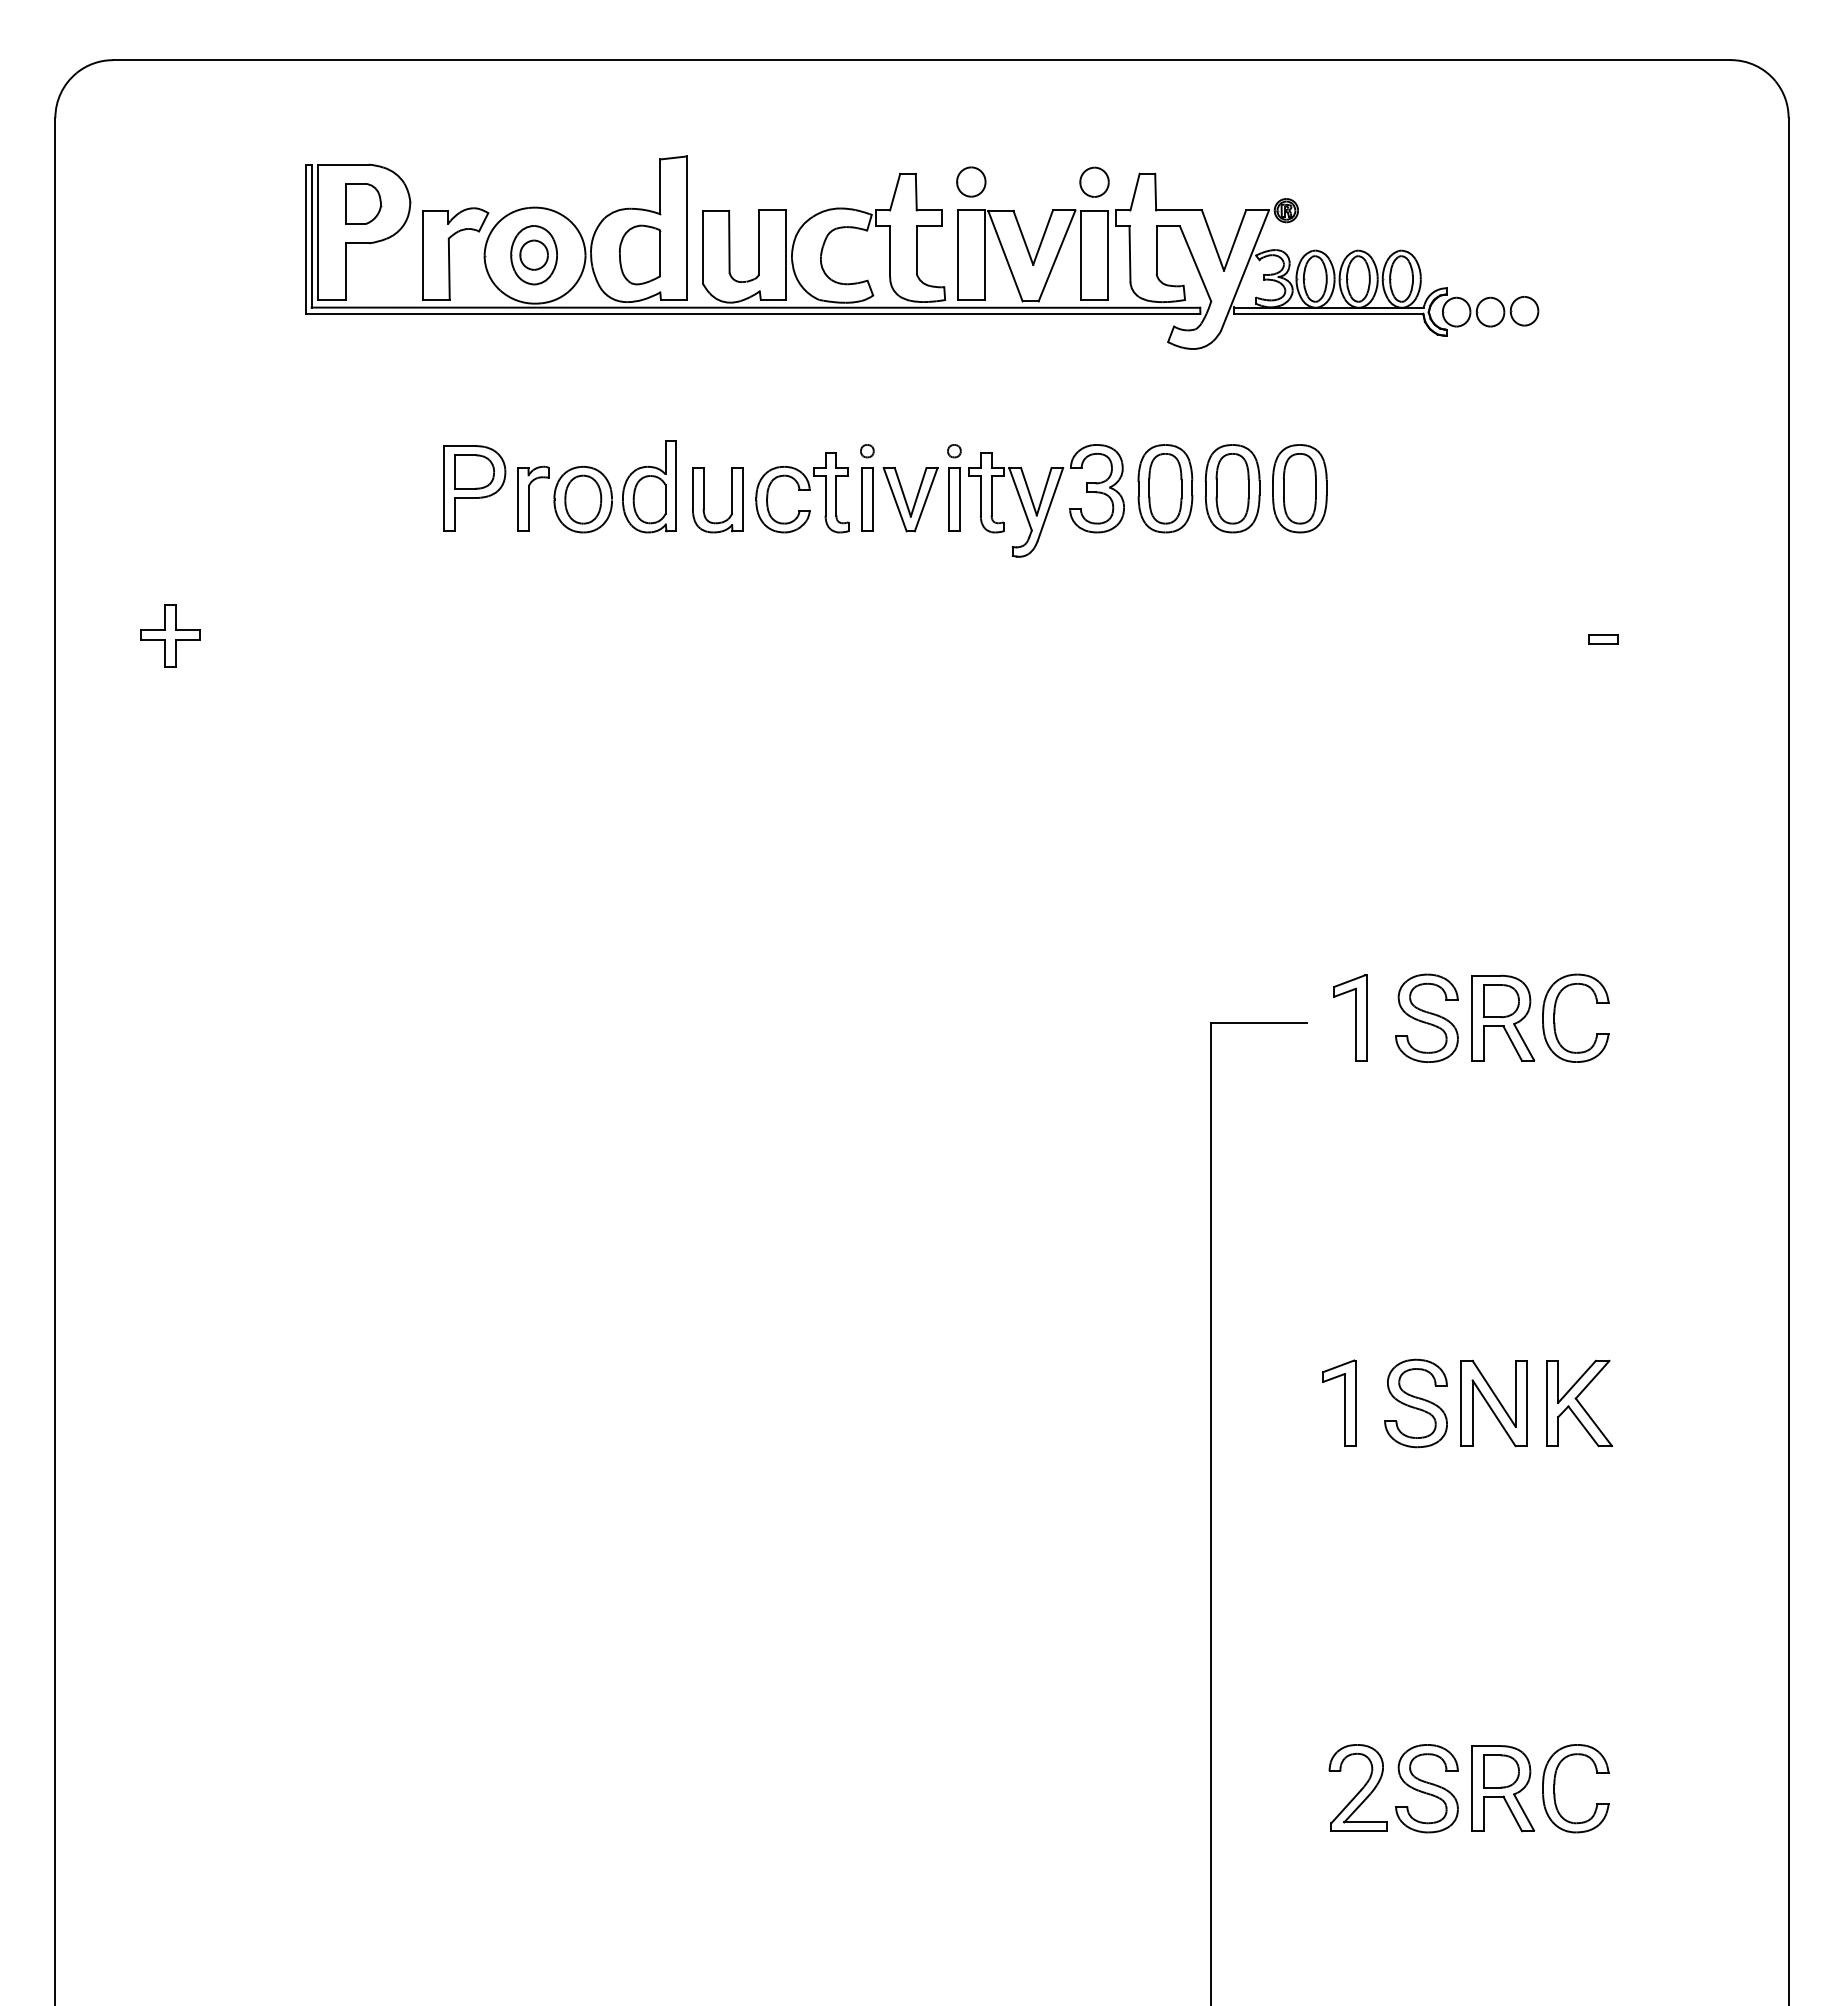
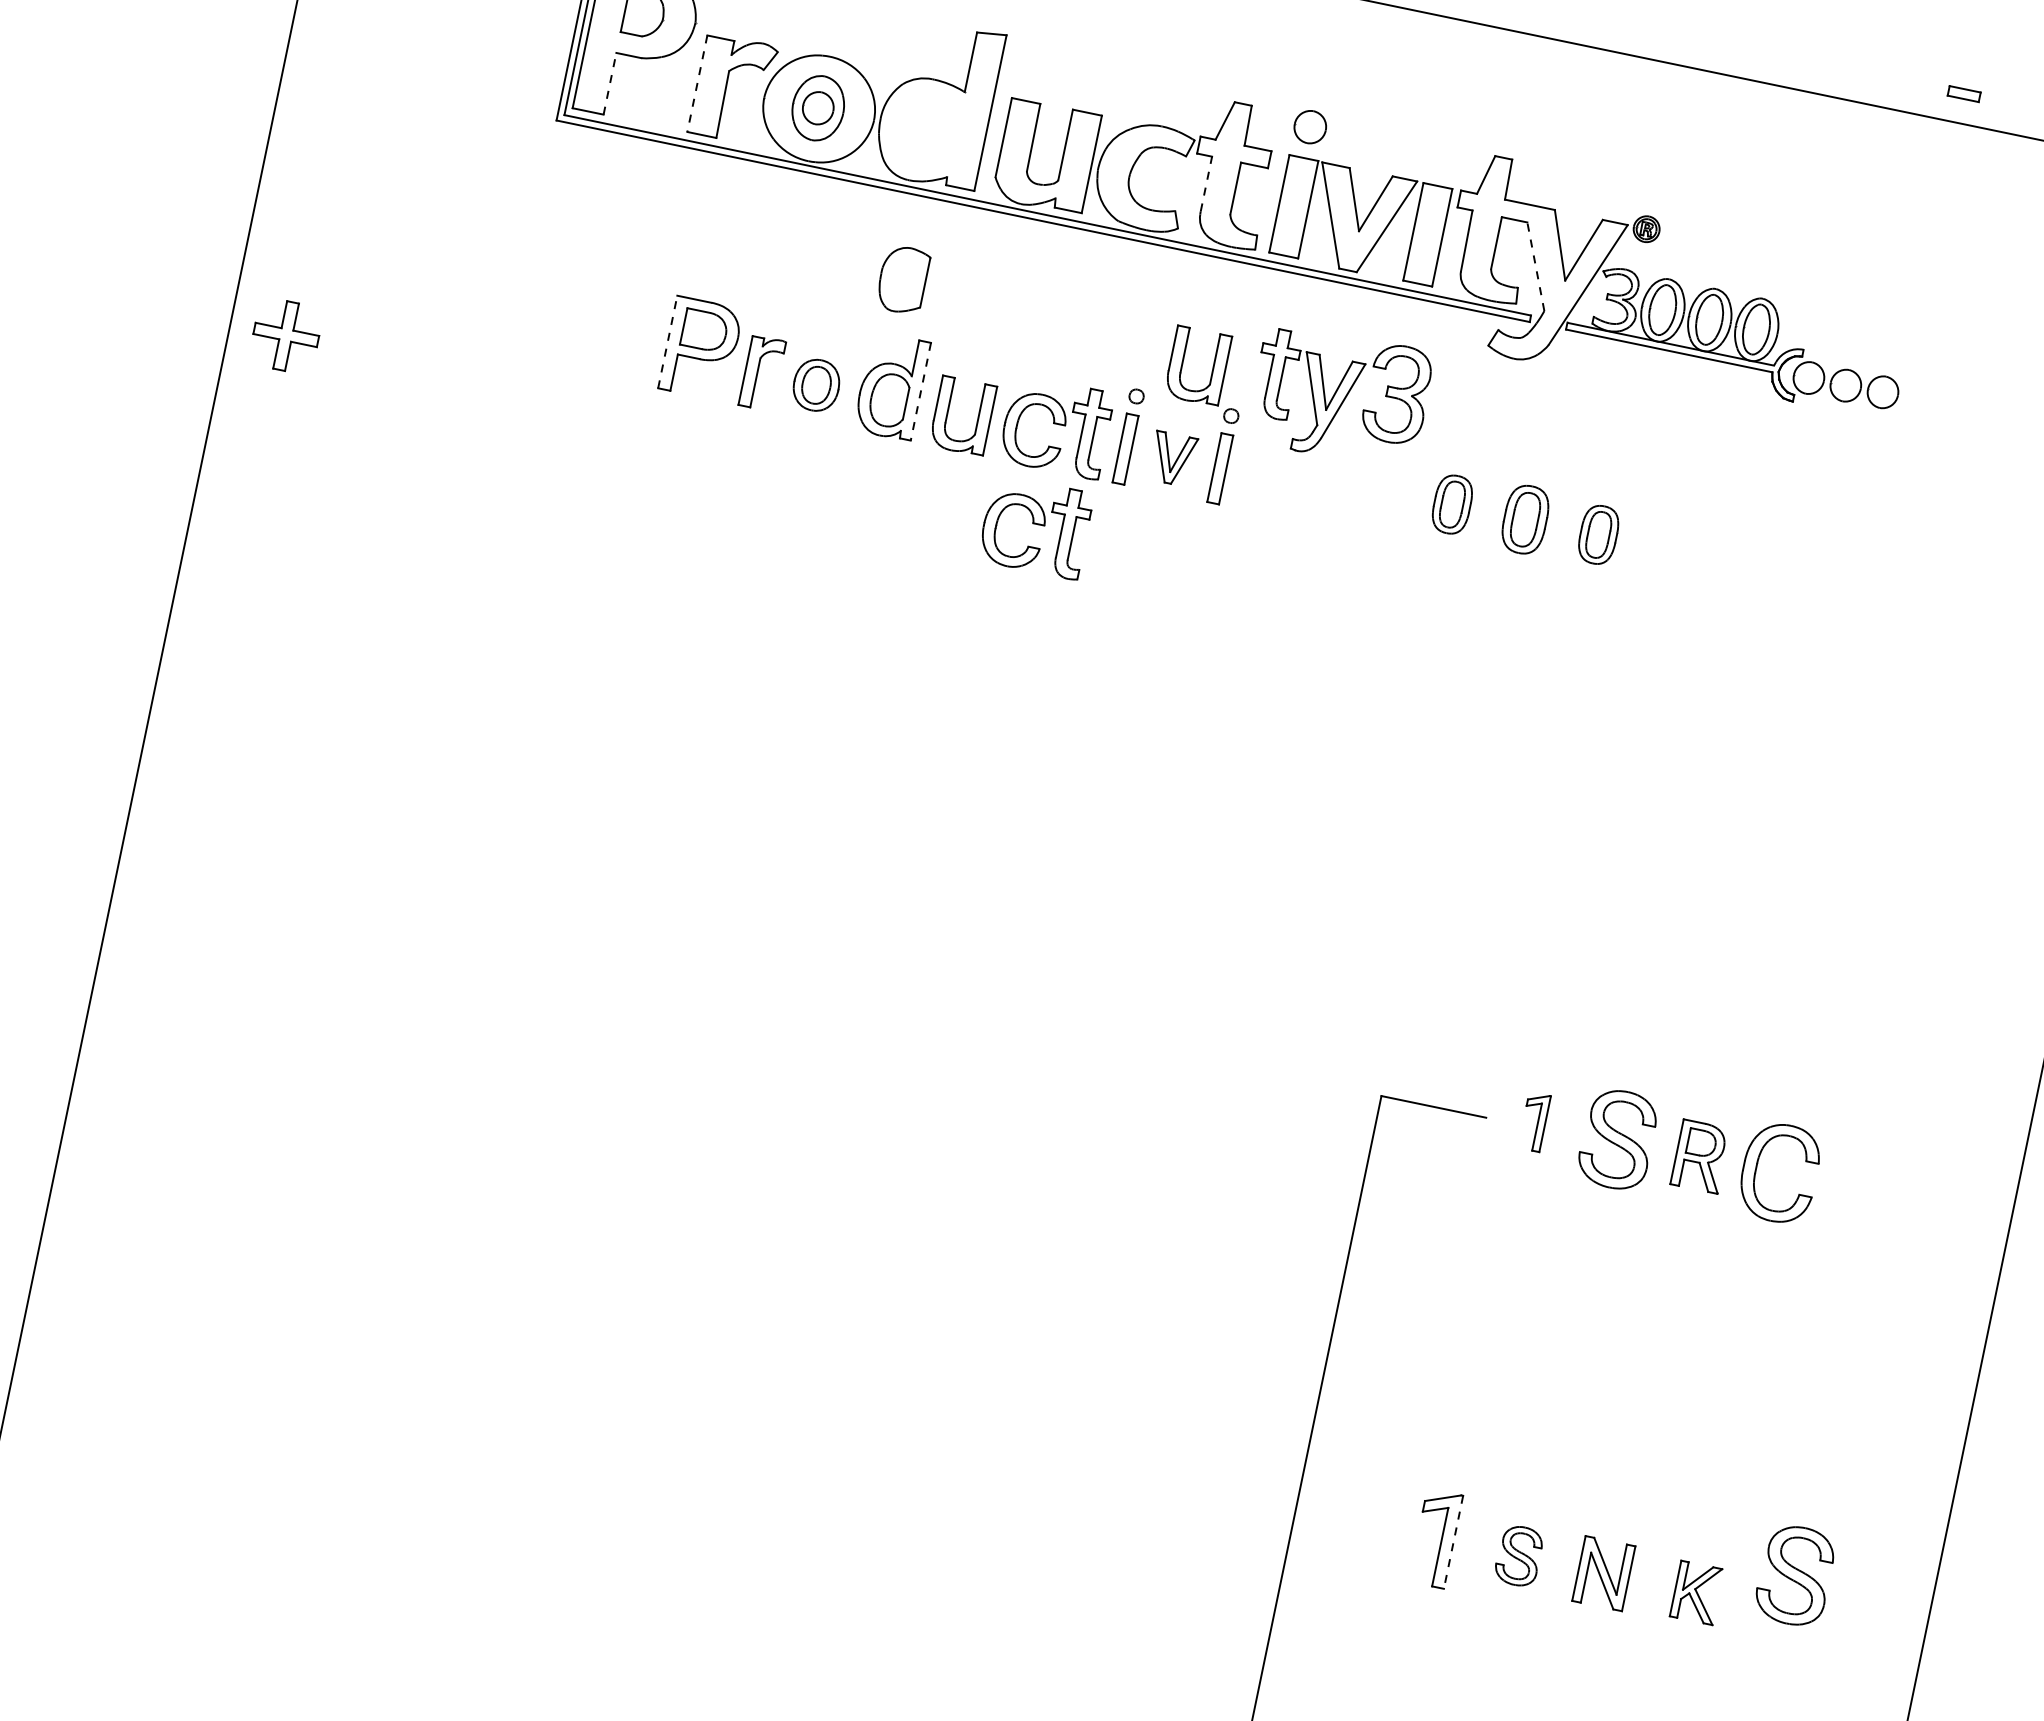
part: (1094, 181) -> (1444, 154), removed
line: (890, 250) -> (1206, 183), solid -> dashed
part: (640, 254) -> (903, 279), moved
line: (423, 256) -> (697, 84), solid -> dashed
line: (1195, 263) -> (1535, 266), solid -> dashed
line: (346, 271) -> (610, 83), solid -> dashed
part: (902, 413) -> (1183, 363), added
line: (676, 486) -> (921, 391), solid -> dashed
line: (444, 488) -> (668, 341), solid -> dashed
part: (1165, 488) -> (1452, 504), size x0.6
part: (1232, 488) -> (1525, 519), size x0.7
part: (1299, 488) -> (1598, 534), size x0.6
part: (582, 499) -> (815, 384), size x0.7
part: (910, 499) -> (1172, 458), size x0.7
part: (1046, 500) -> (1339, 395), moved
part: (802, 584) -> (1036, 526), added
part: (170, 635) -> (286, 335), moved
part: (1603, 639) -> (1964, 94), moved
part: (1350, 1017) -> (1534, 1121), size x0.6
part: (1503, 1017) -> (1701, 1155), size x0.7
part: (1662, 1369) -> (1794, 1574), added
line: (1355, 1403) -> (1453, 1542), solid -> dashed
part: (1415, 1403) -> (1518, 1555), size x0.6
part: (1493, 1403) -> (1603, 1573), size x0.7
part: (1579, 1403) -> (1696, 1592), size x0.6

